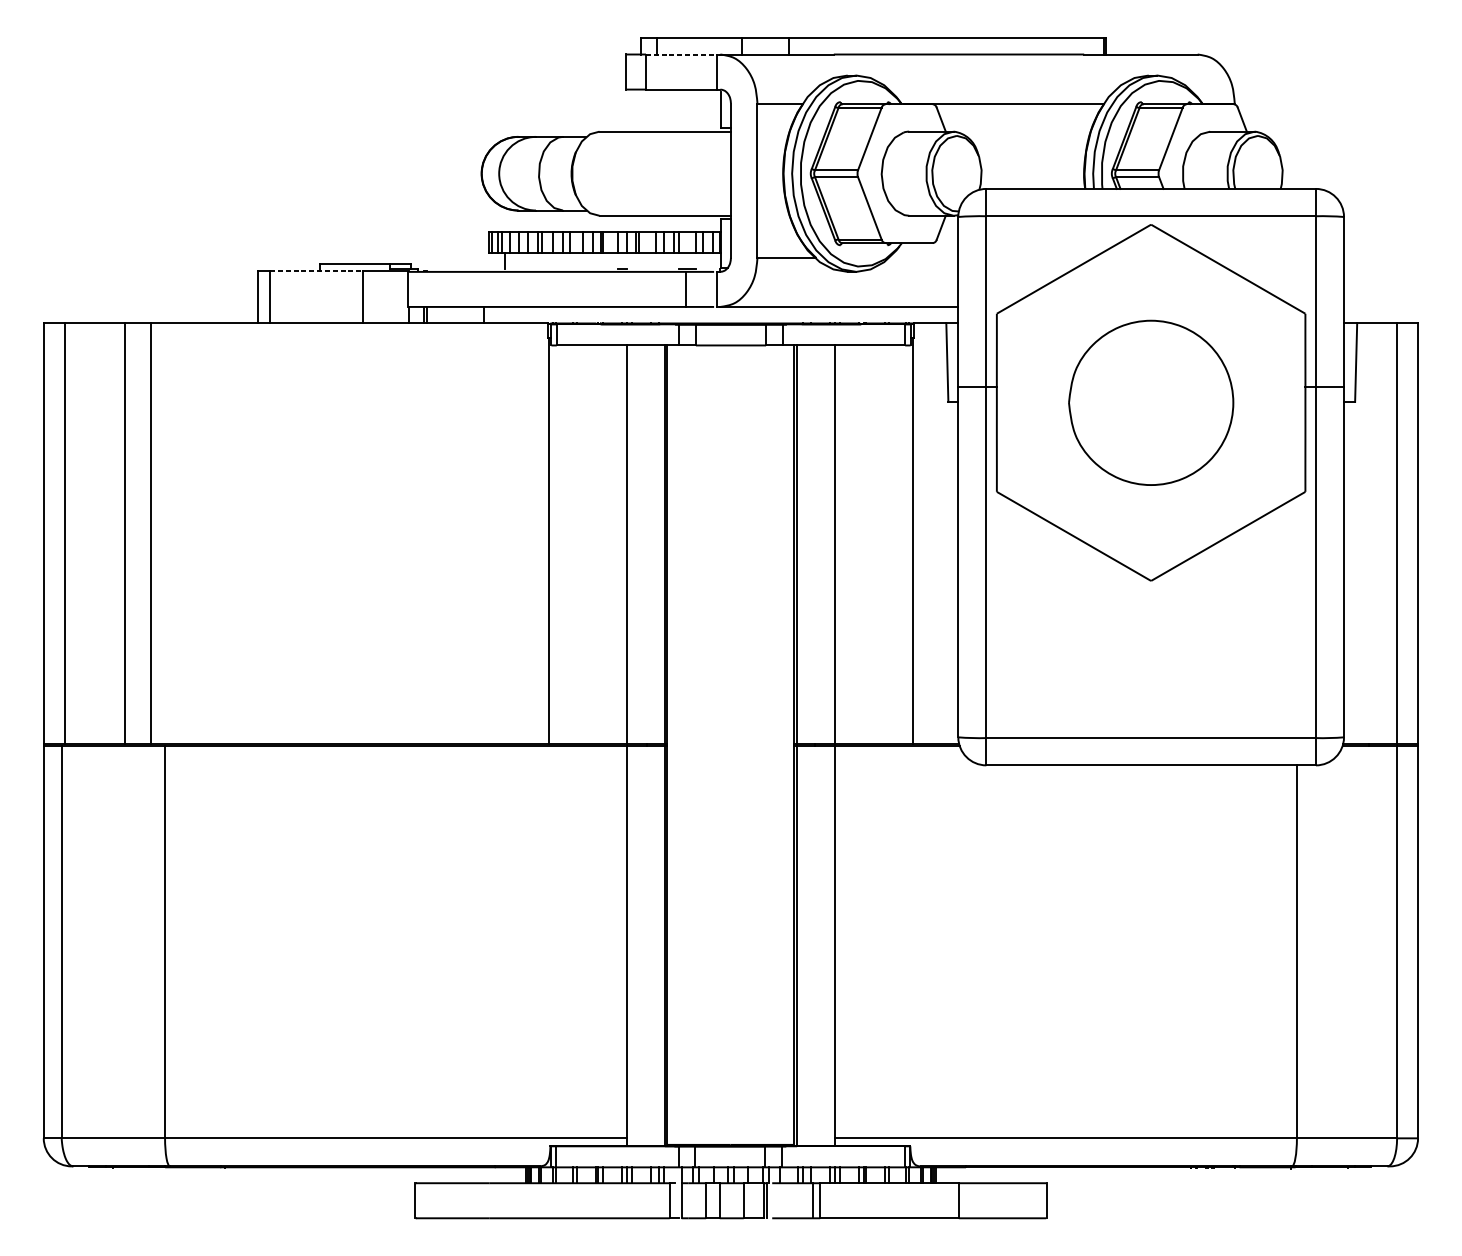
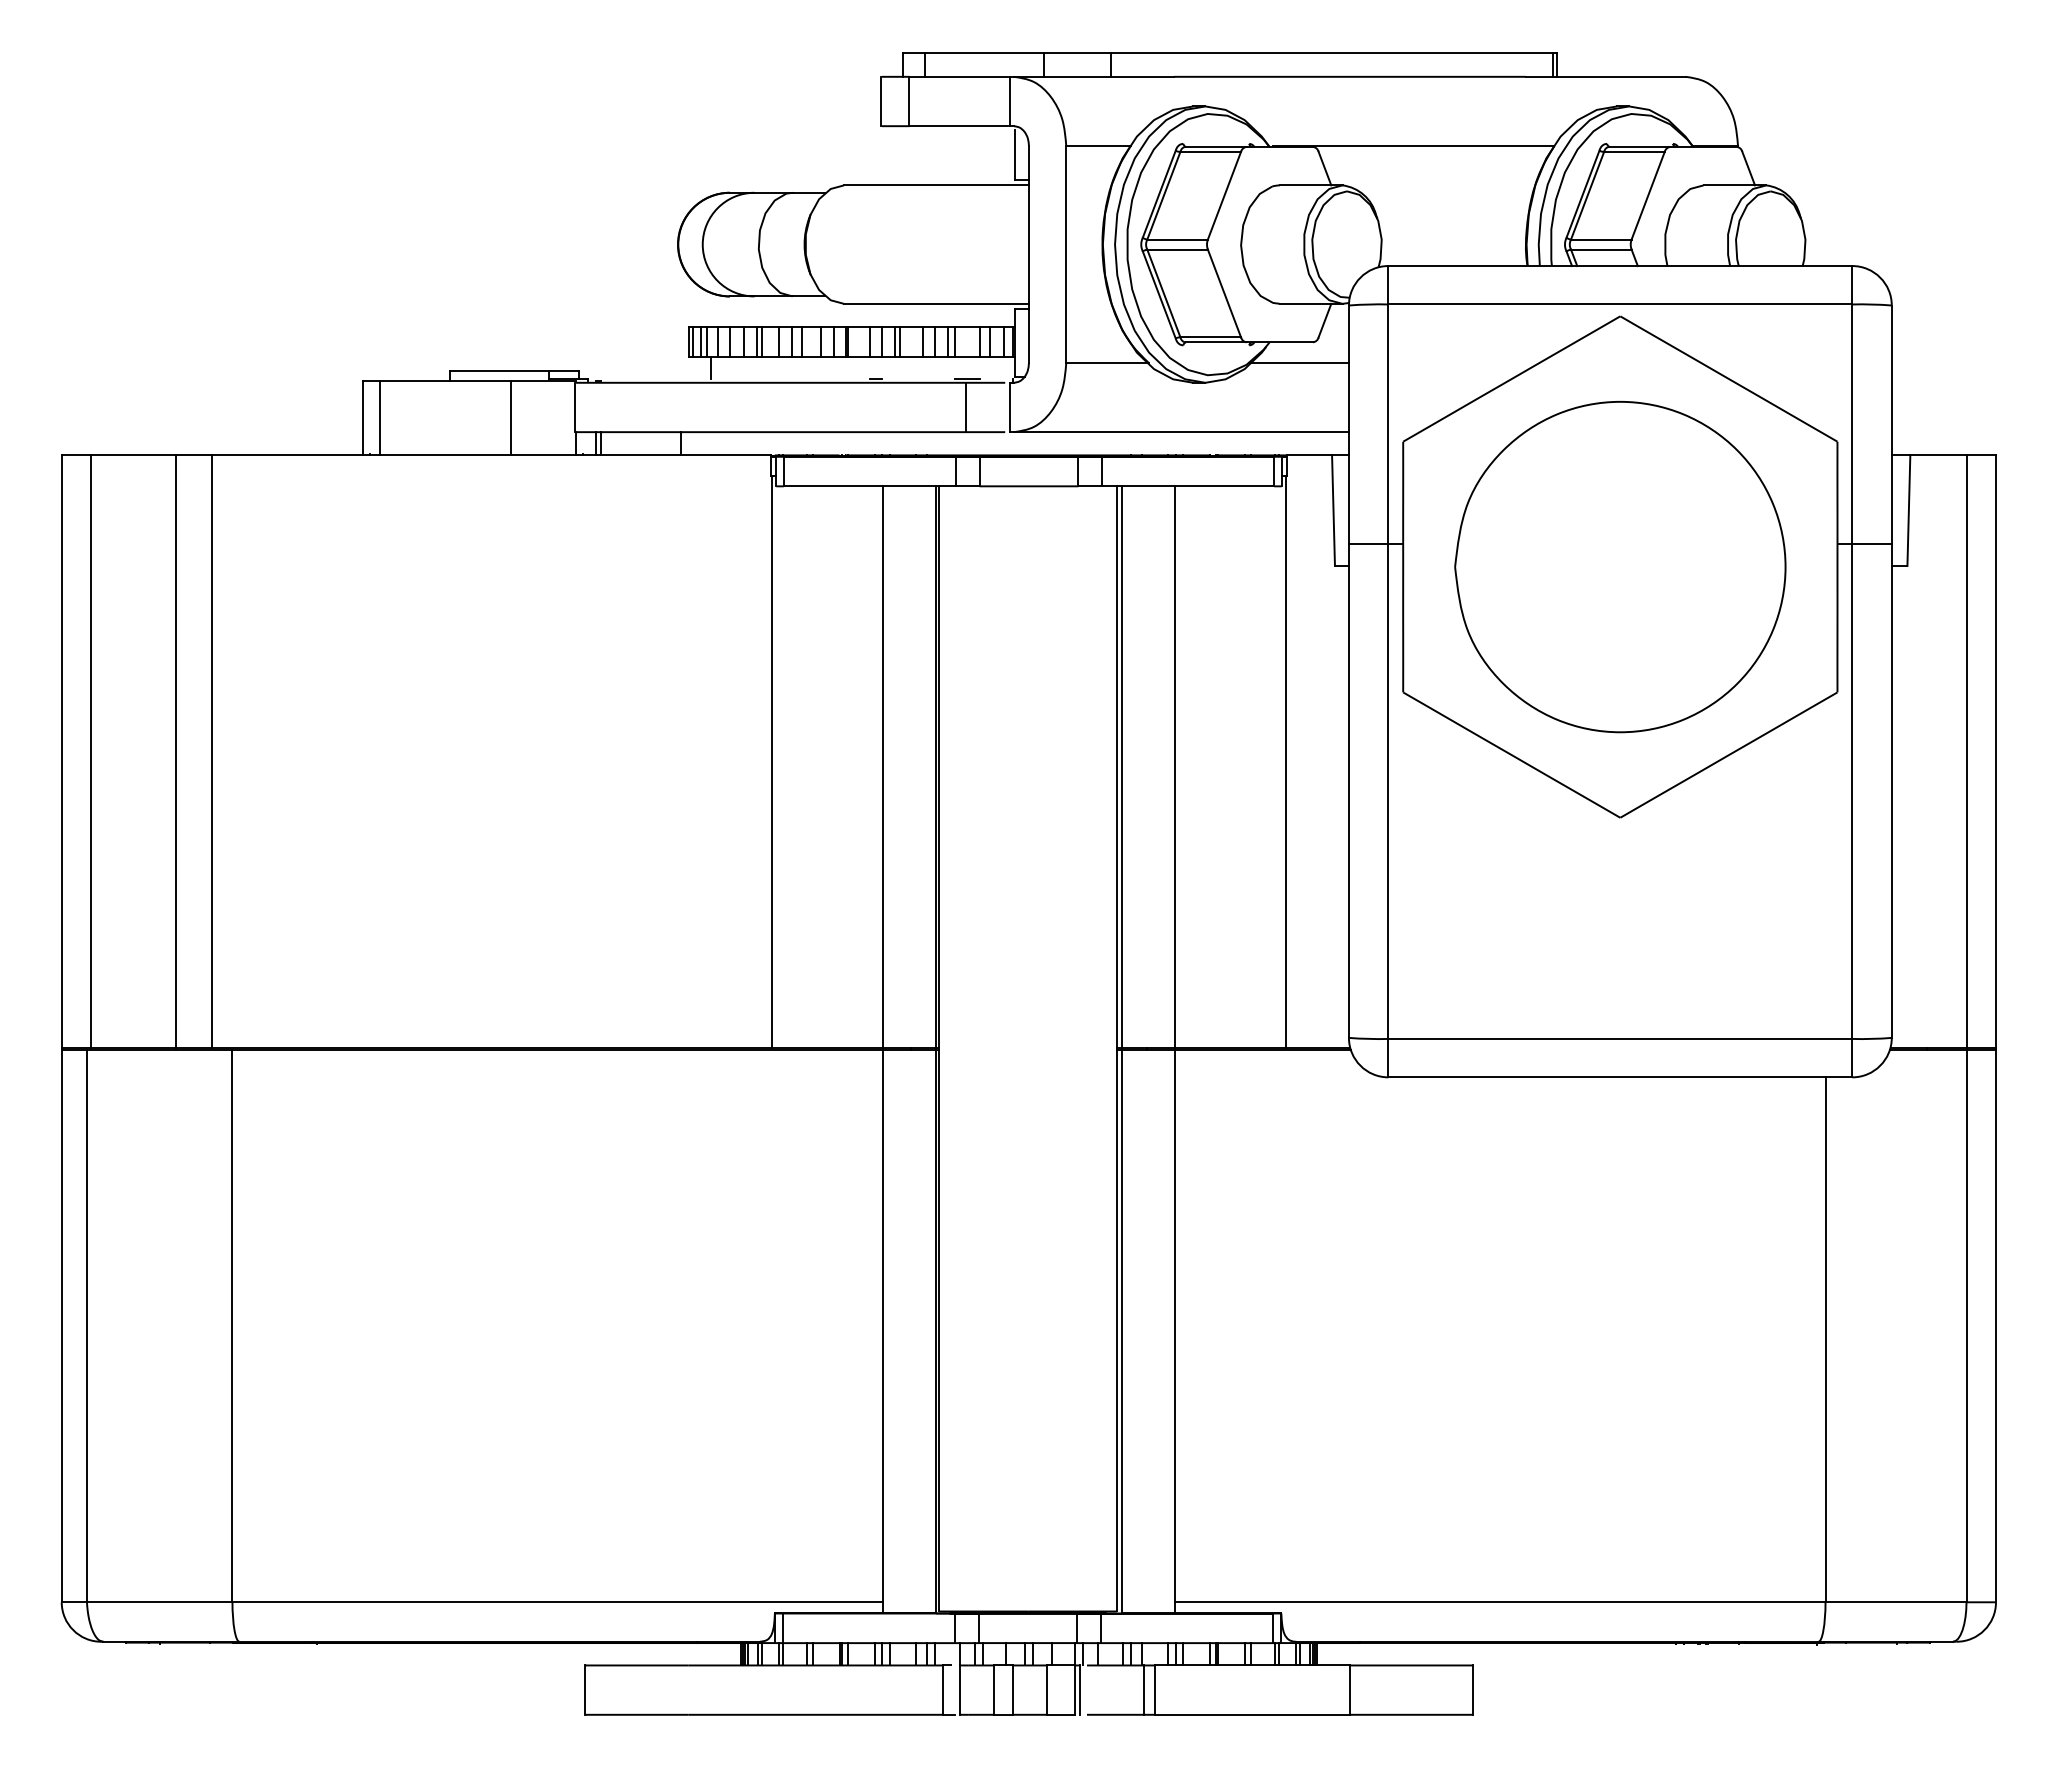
line: (680, 54) -> (958, 76), dashed -> solid
line: (922, 258) -> (1298, 363), added
line: (317, 270) -> (446, 381), dashed -> solid
part: (1151, 403) -> (1620, 567), size x1.43

